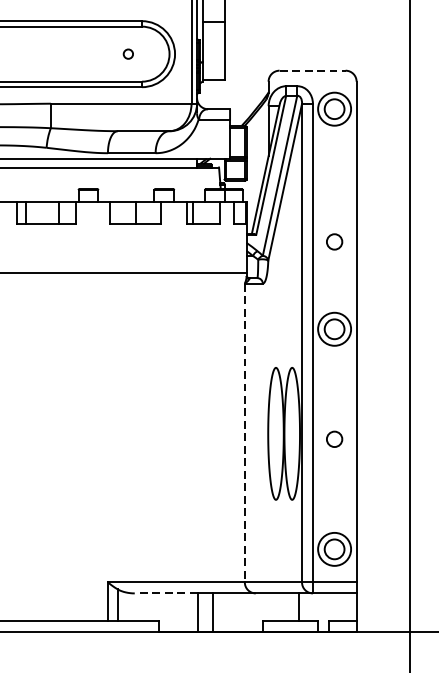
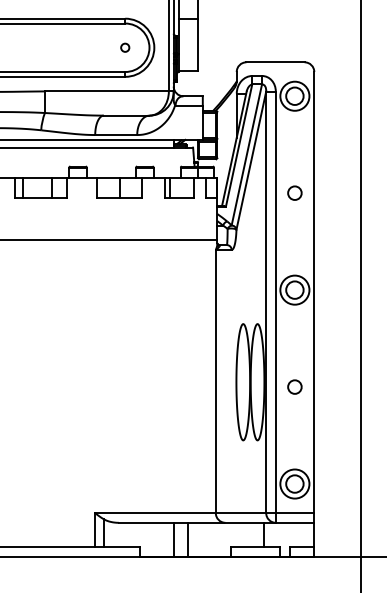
circle: (128, 53) -> (125, 47), moved
line: (313, 70) -> (276, 62), dashed -> solid
circle: (334, 241) -> (294, 192), moved
line: (244, 432) -> (215, 381), dashed -> solid
line: (166, 593) -> (146, 522), dashed -> solid

